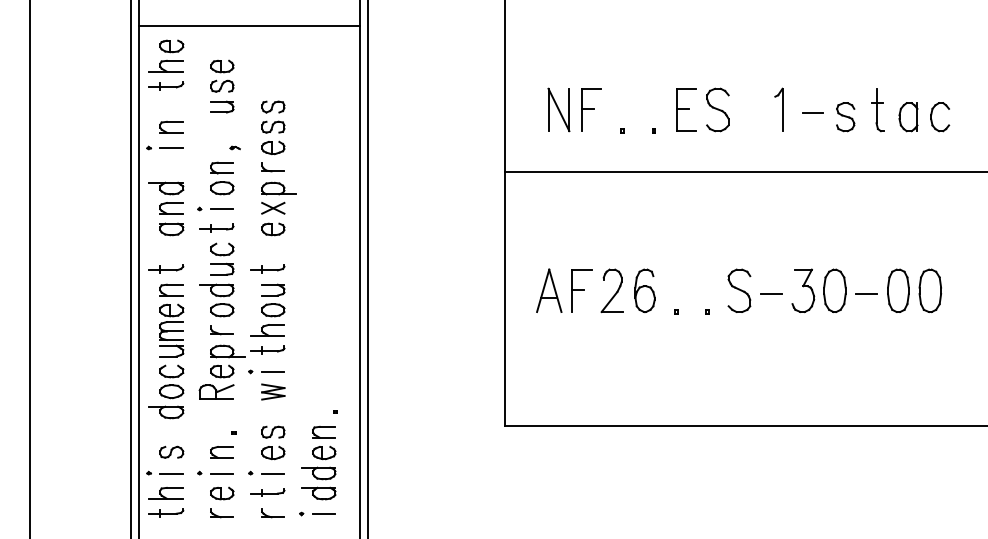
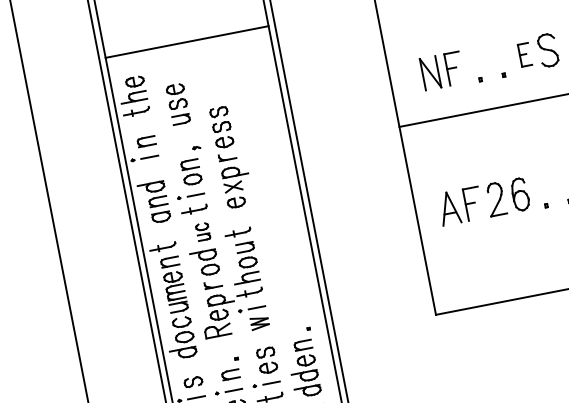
line: (249, 25) -> (187, 41), moved
part: (686, 109) -> (524, 54), size x0.7
part: (222, 258) -> (203, 231), size x0.7

